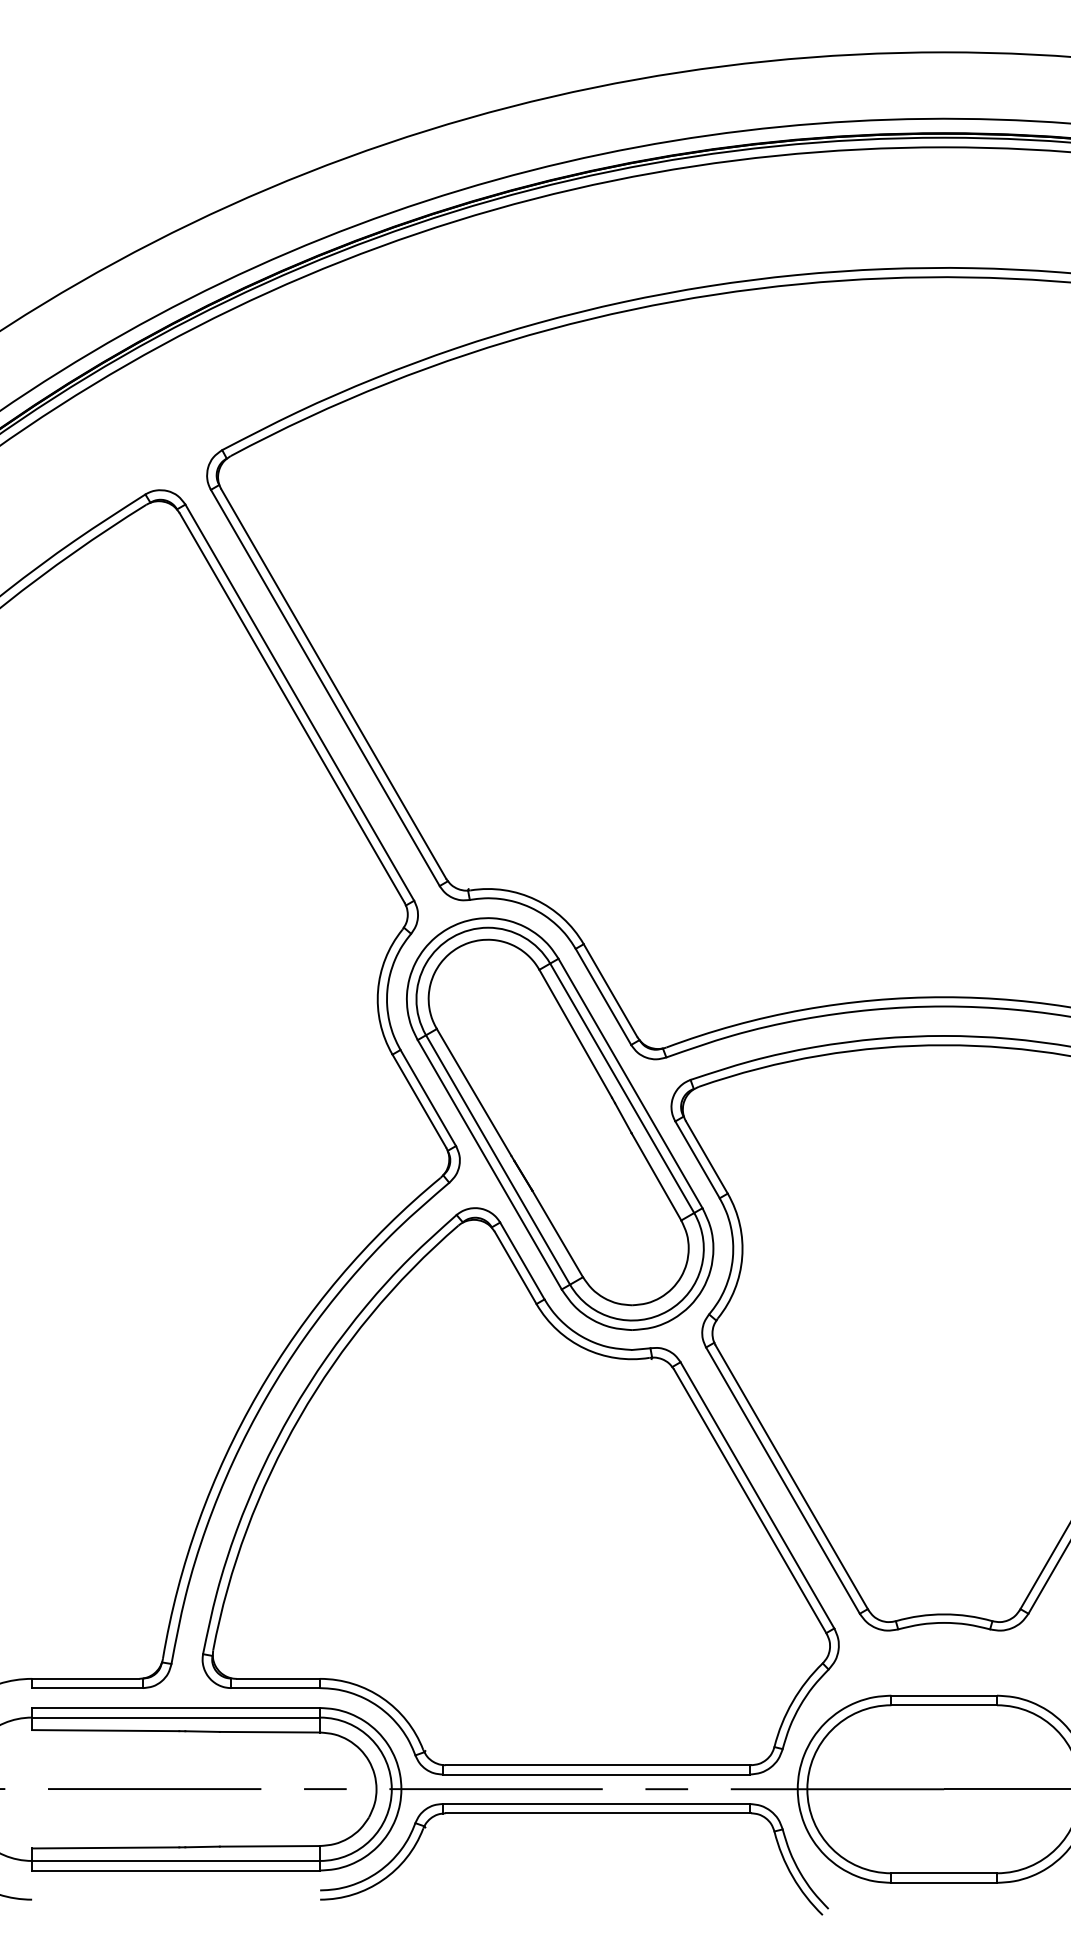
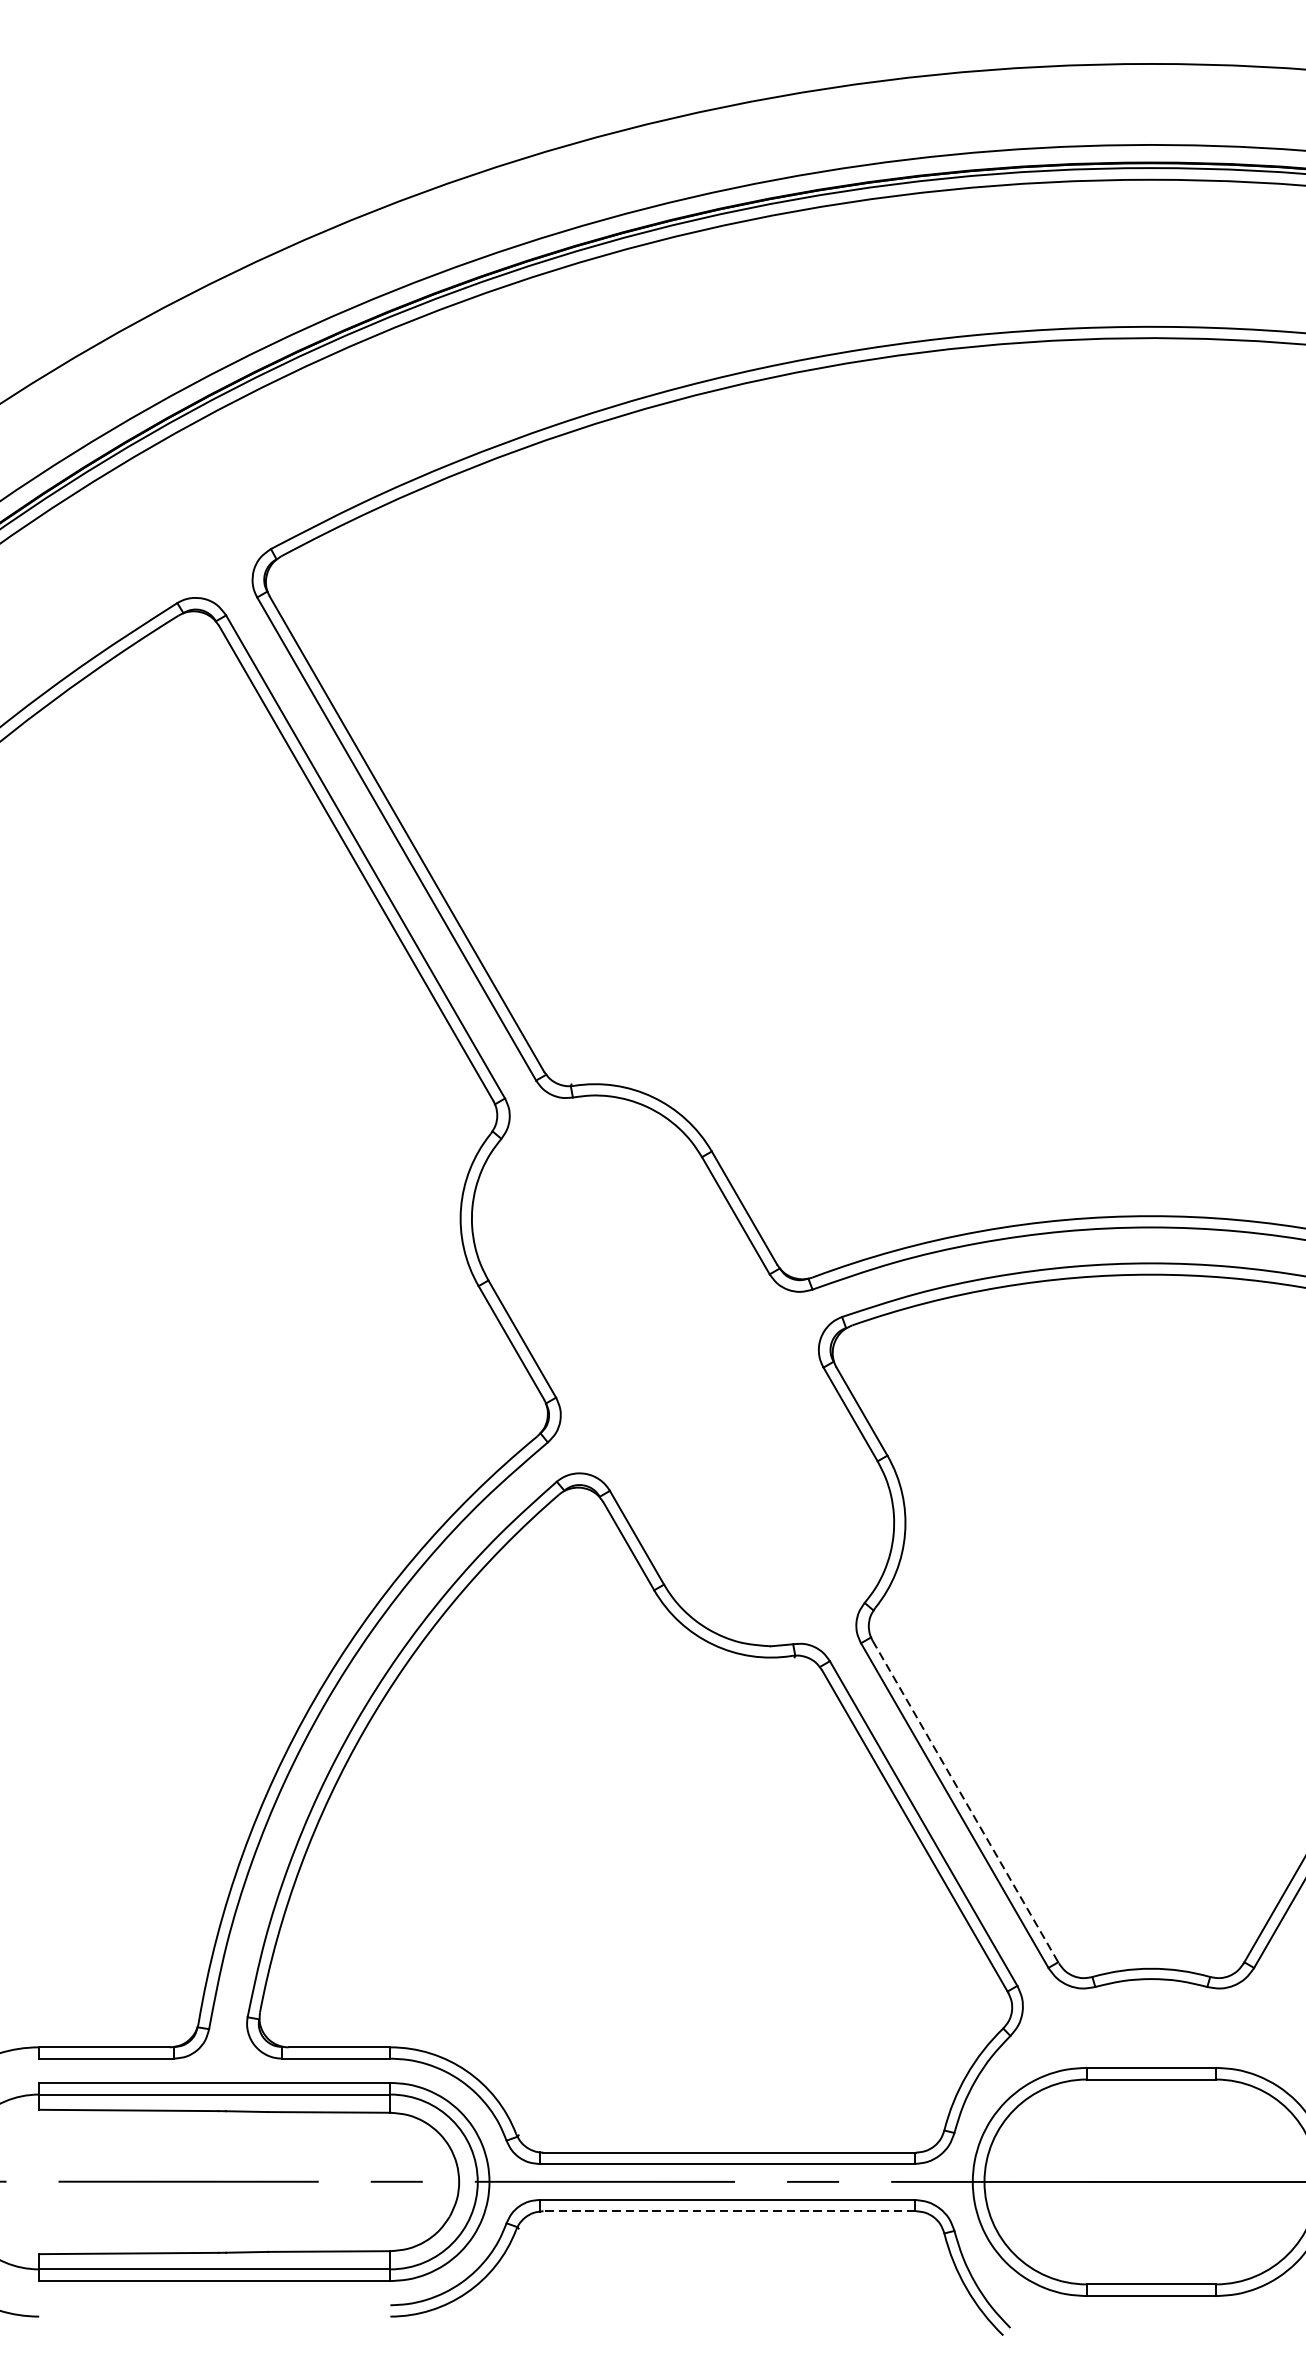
part: (560, 1123) -> (683, 1370), removed
line: (792, 1477) -> (966, 1801), solid -> dashed
line: (598, 1813) -> (729, 2211), solid -> dashed

